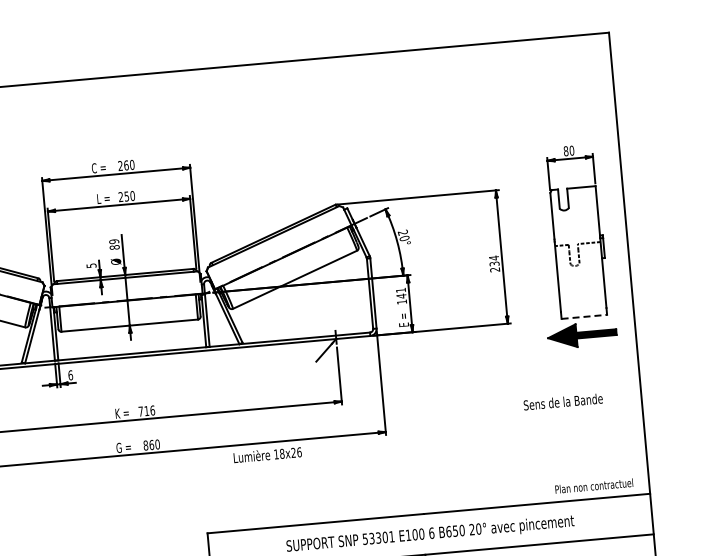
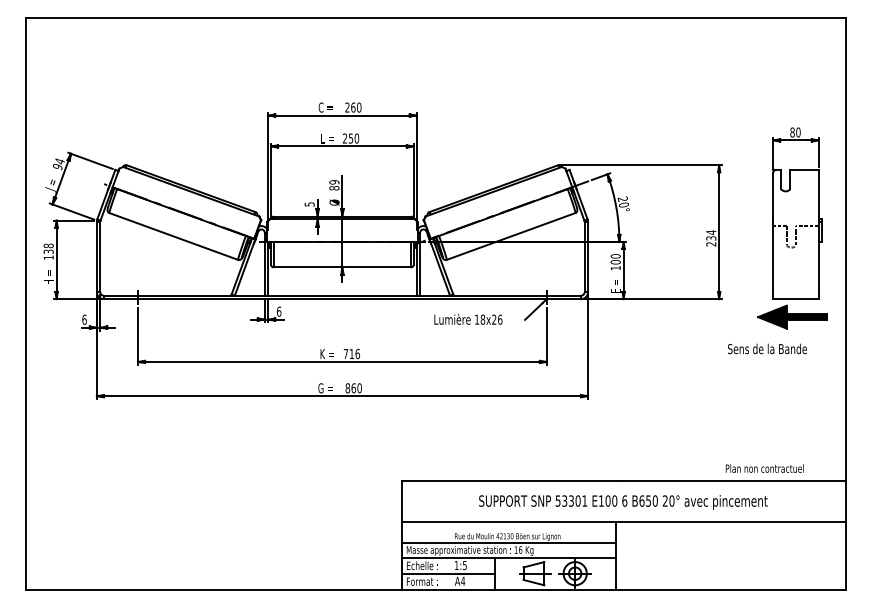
text: (401, 293) -> (615, 259), 141 -> 100
line: (584, 317) -> (796, 299), dashed -> solid
text: (563, 401) -> (767, 348), moved
text: (267, 454) -> (468, 319), moved
text: (593, 486) -> (764, 468), moved

